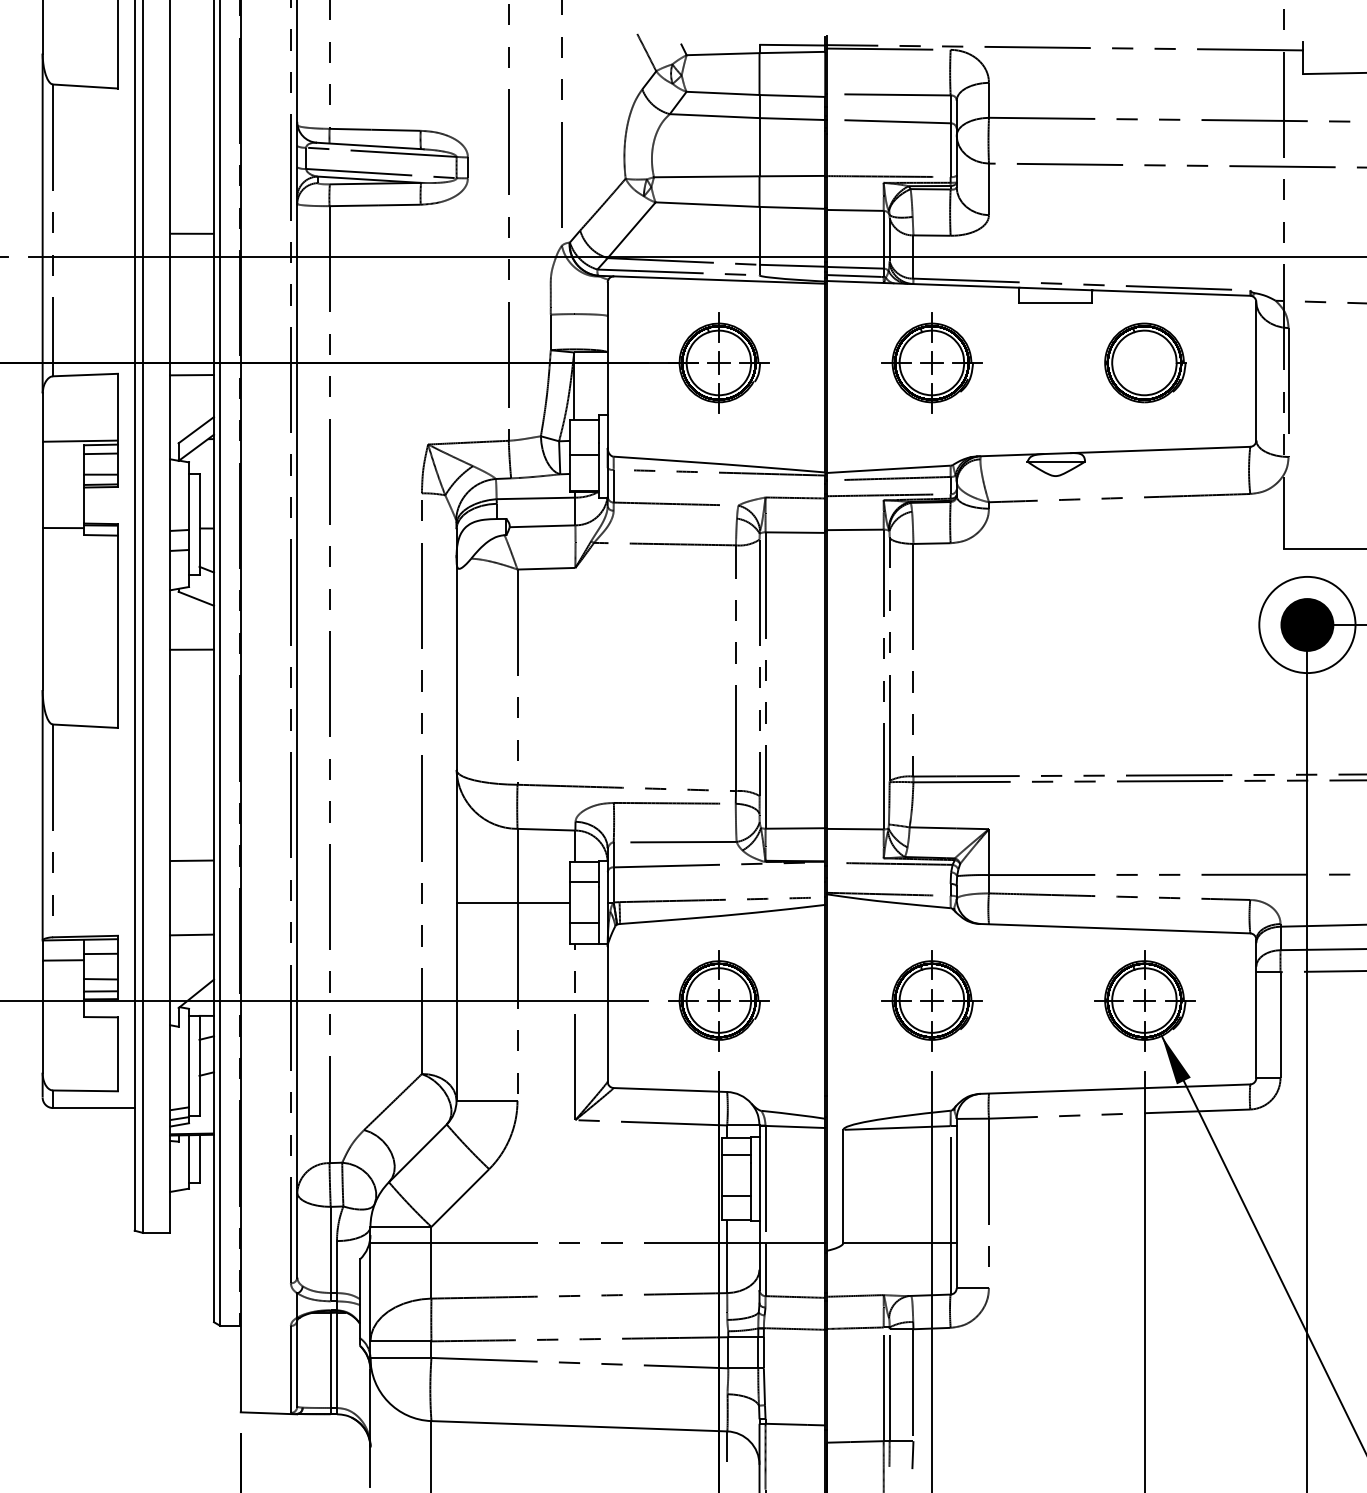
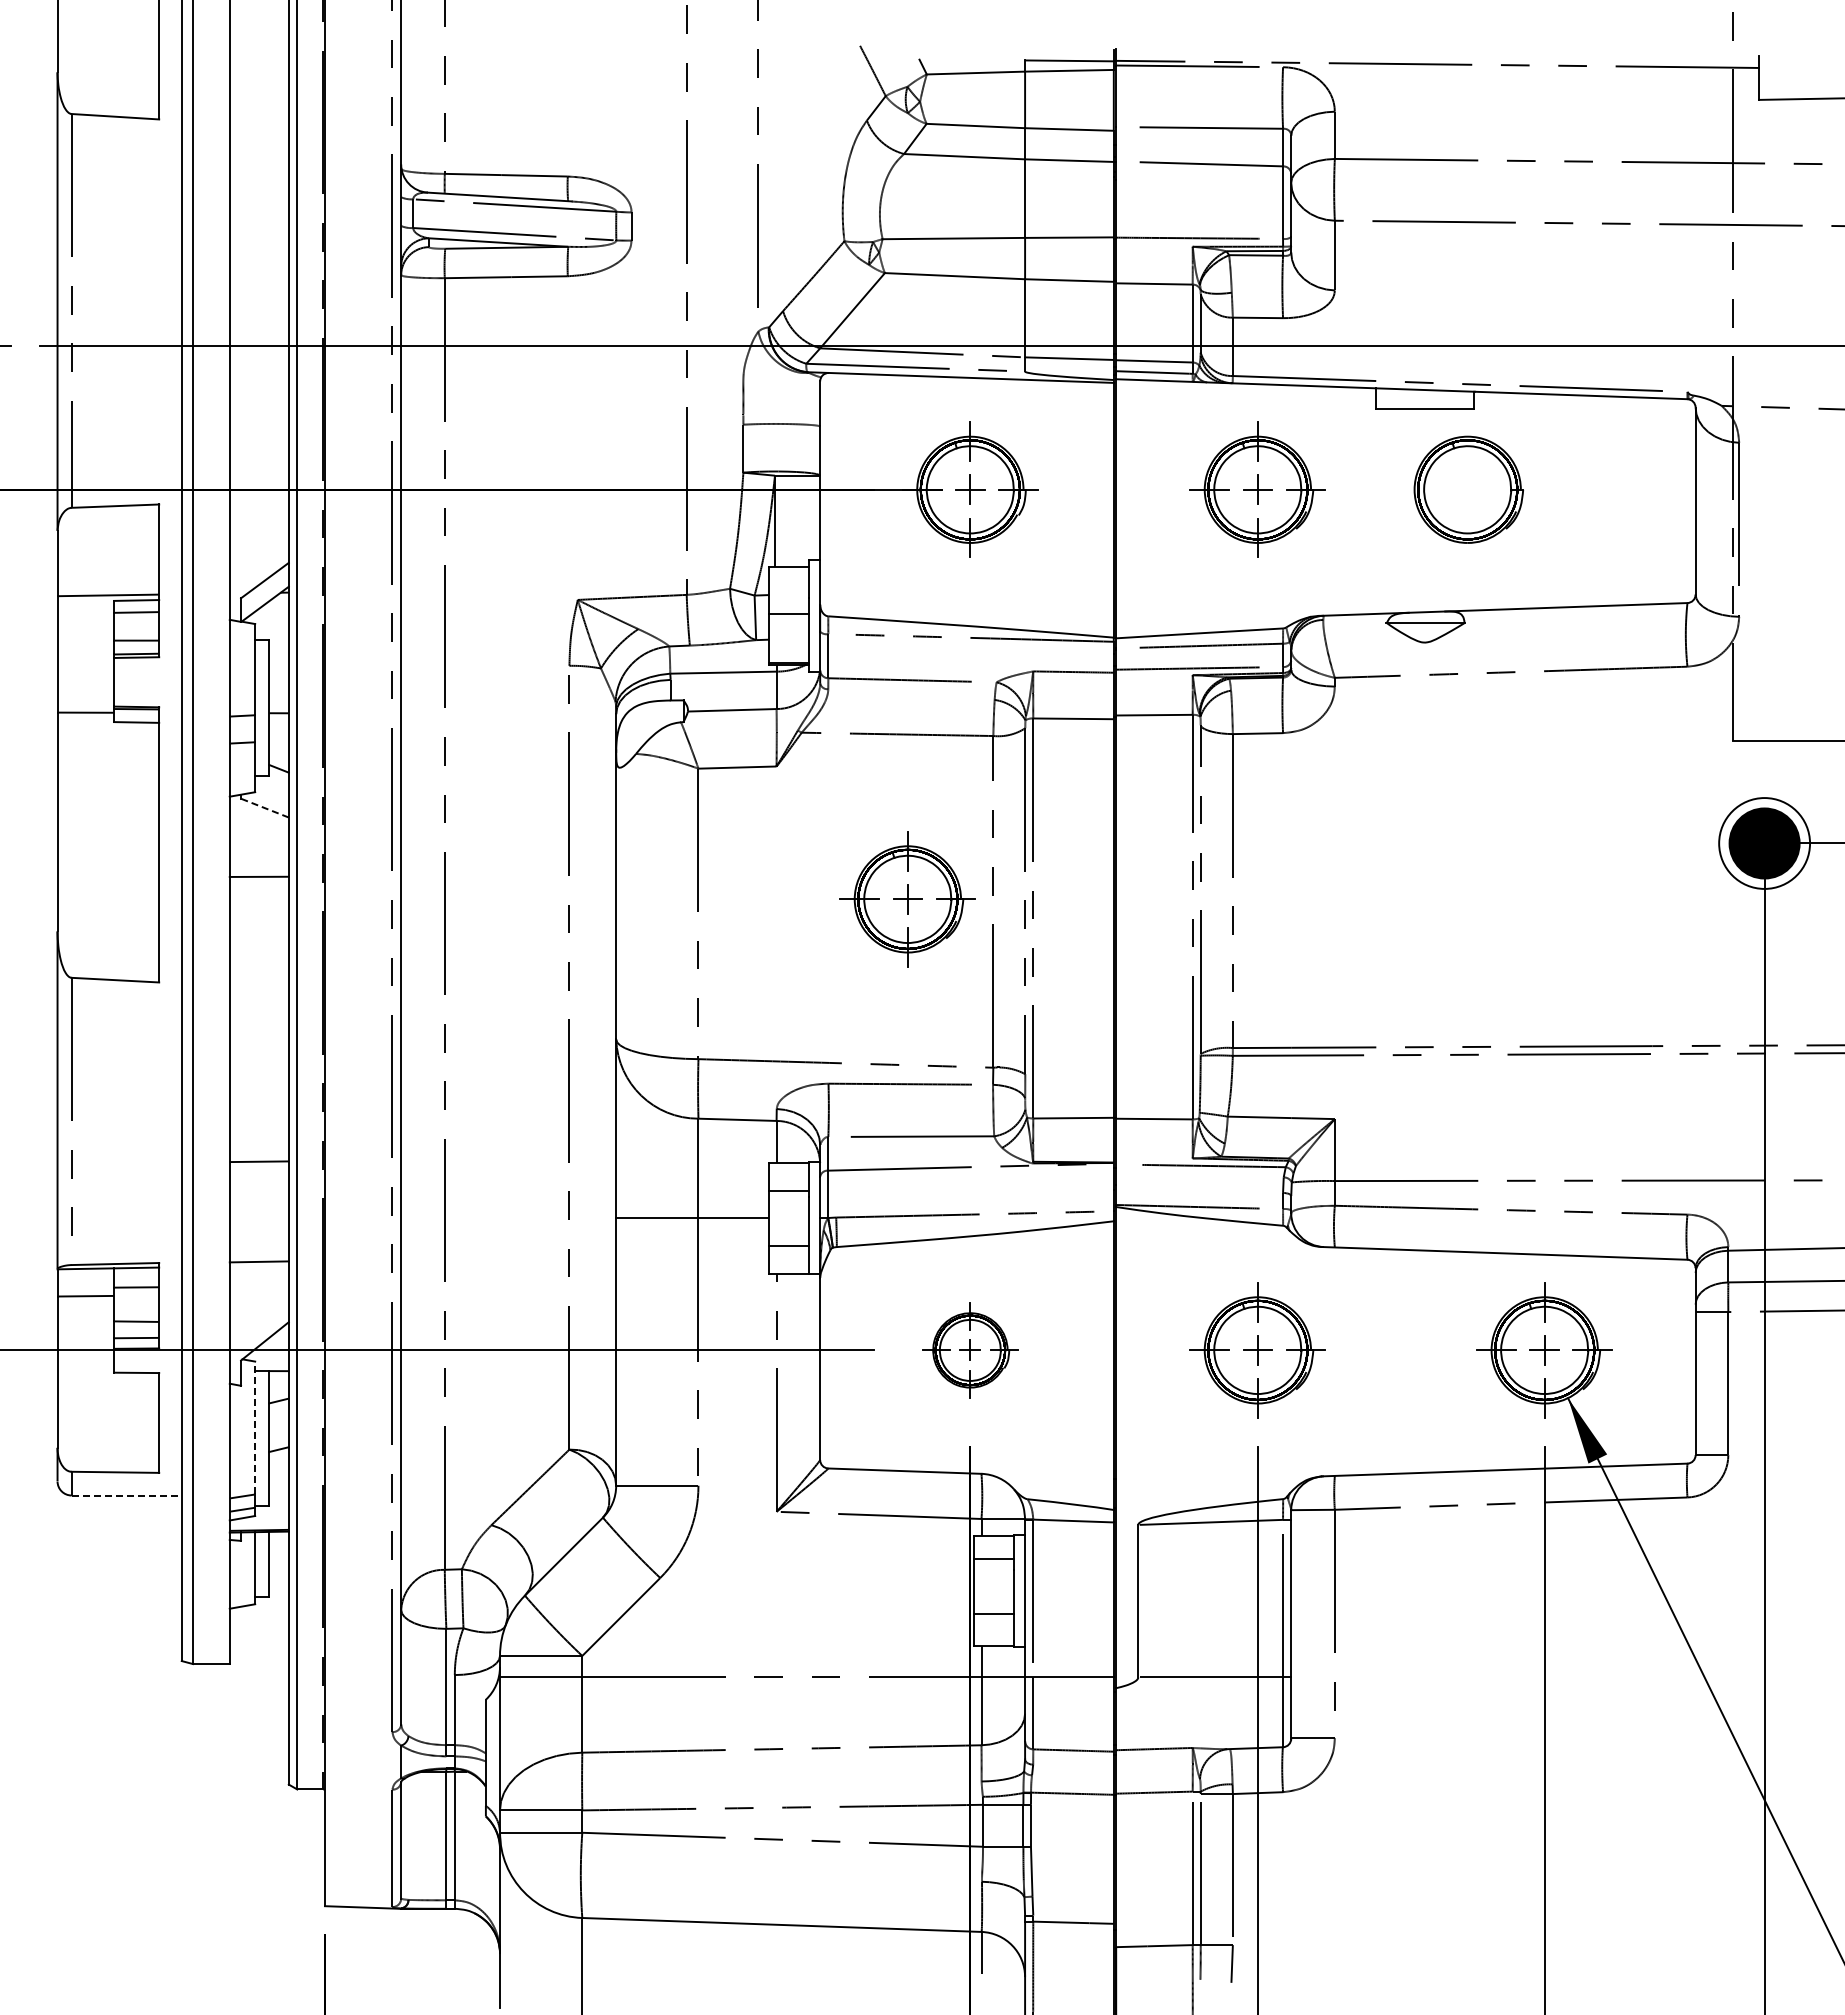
line: (191, 233) -> (258, 315), removed
part: (1145, 362) -> (1468, 489), moved
line: (191, 375) -> (258, 506), removed
line: (195, 599) -> (264, 808), solid -> dashed
circle: (1307, 624) -> (1764, 843), size x0.7
part: (672, 666) -> (907, 899), added
part: (719, 1000) -> (970, 1350), size x0.7
line: (189, 1057) -> (255, 1427), solid -> dashed
line: (94, 1108) -> (127, 1495), solid -> dashed

